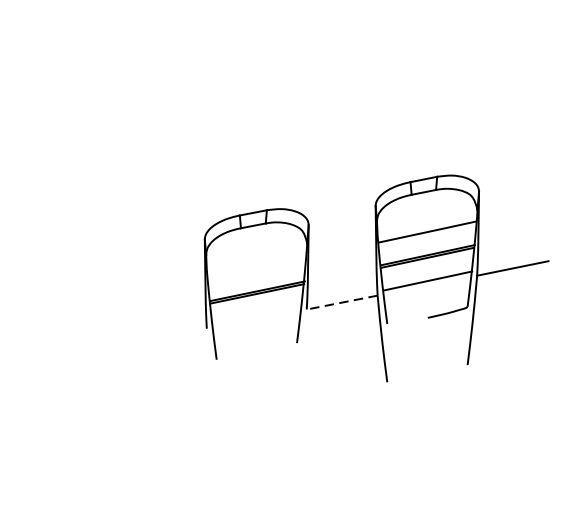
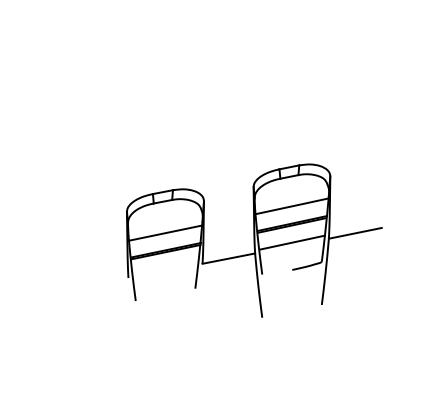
line: (256, 267) -> (165, 232), added
line: (341, 302) -> (228, 258), dashed -> solid

